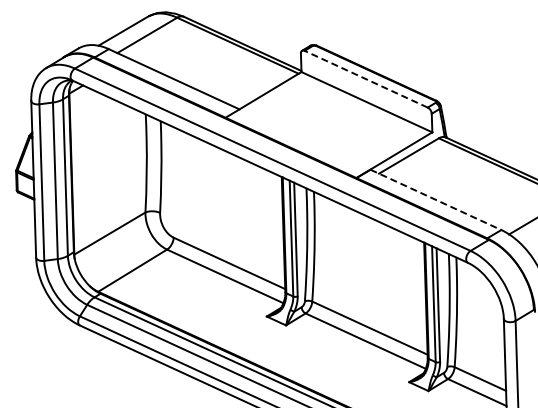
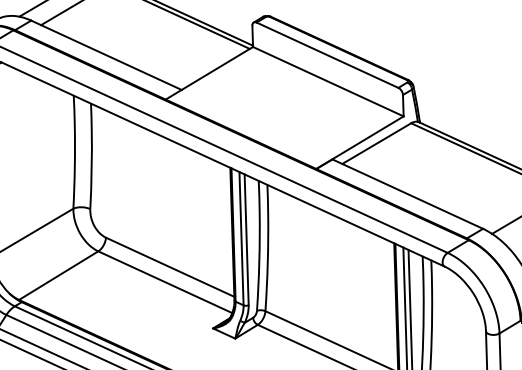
line: (366, 79) -> (327, 55), dashed -> solid
line: (436, 200) -> (408, 194), dashed -> solid

